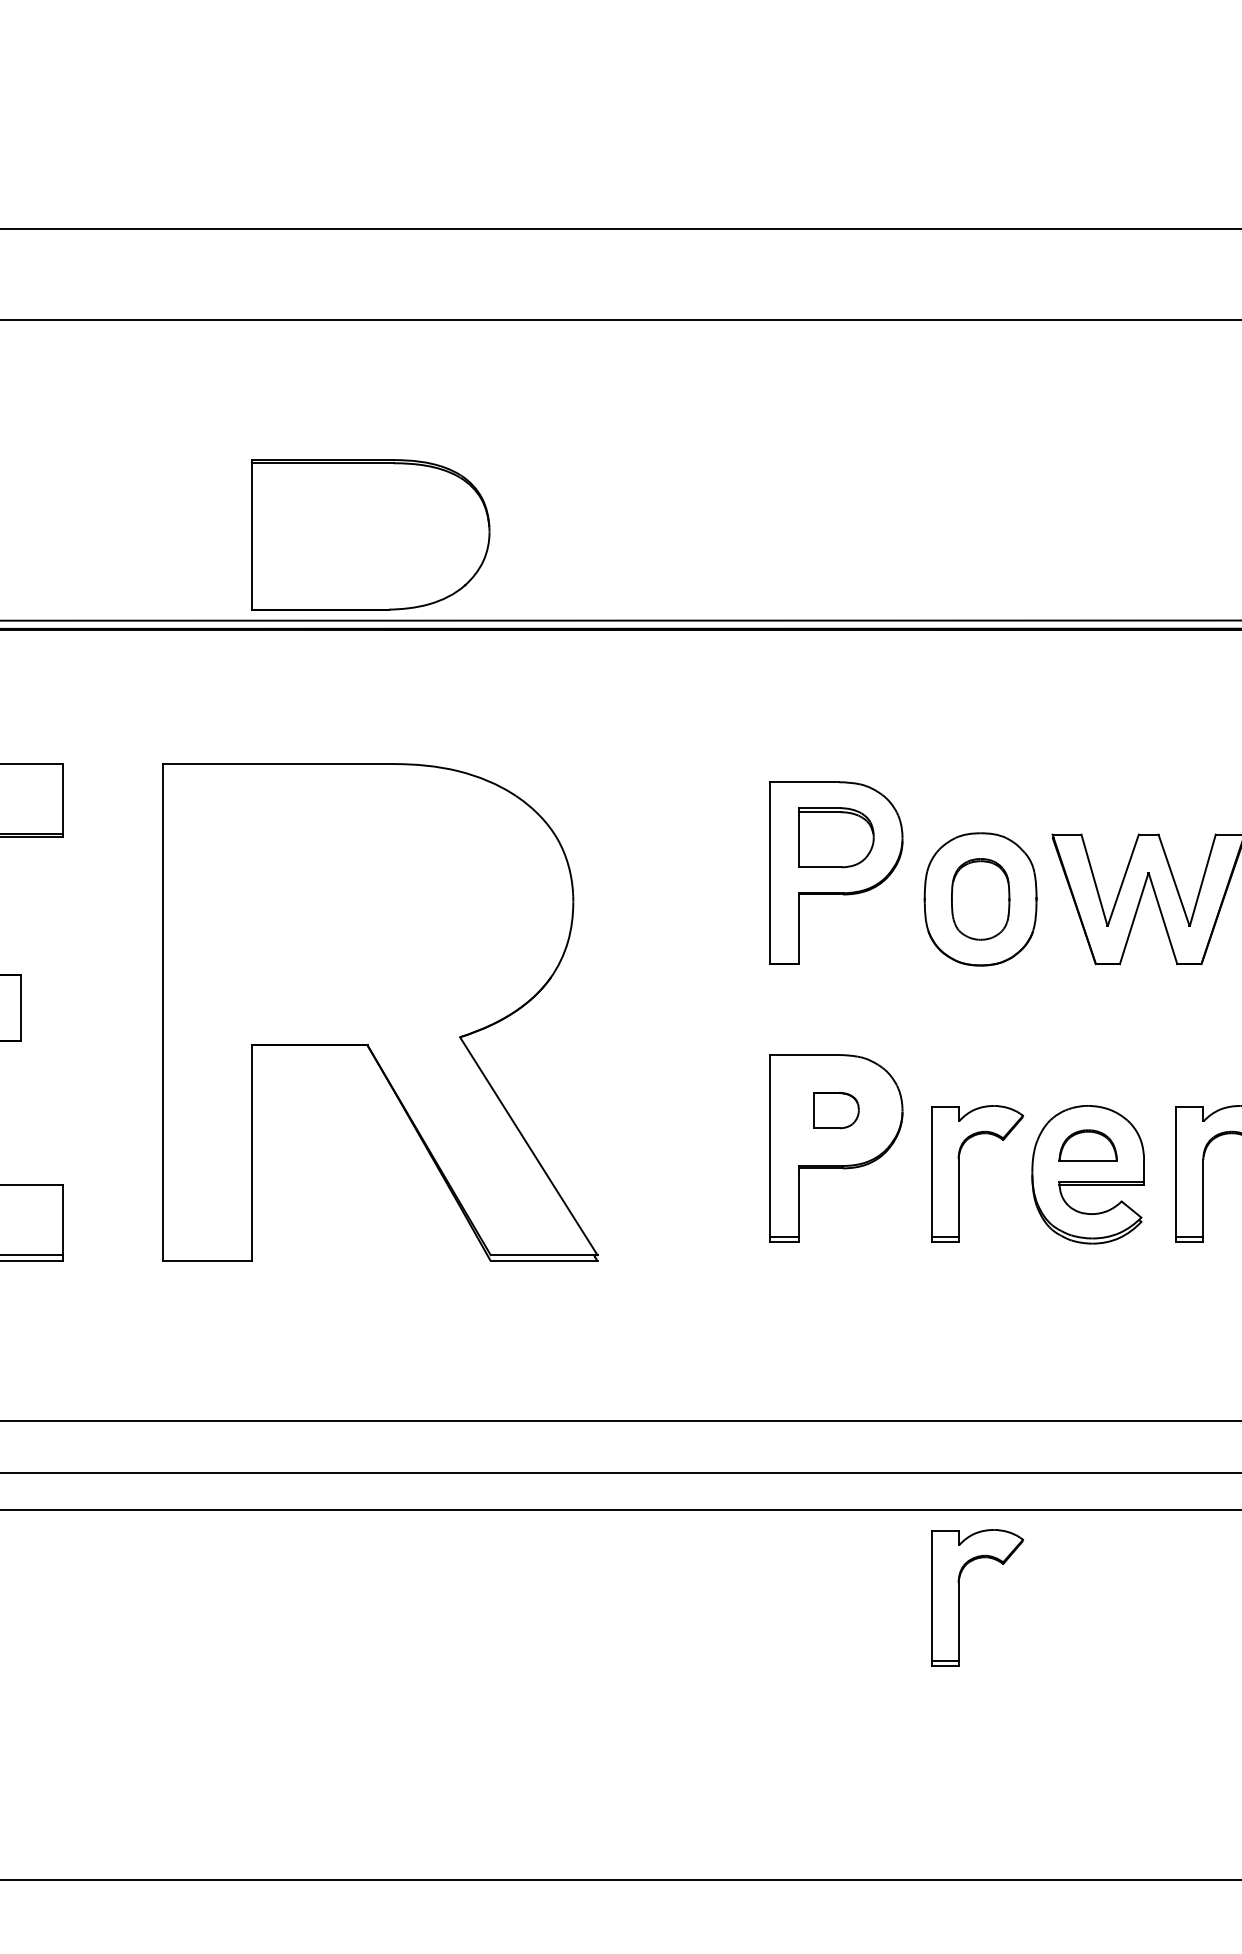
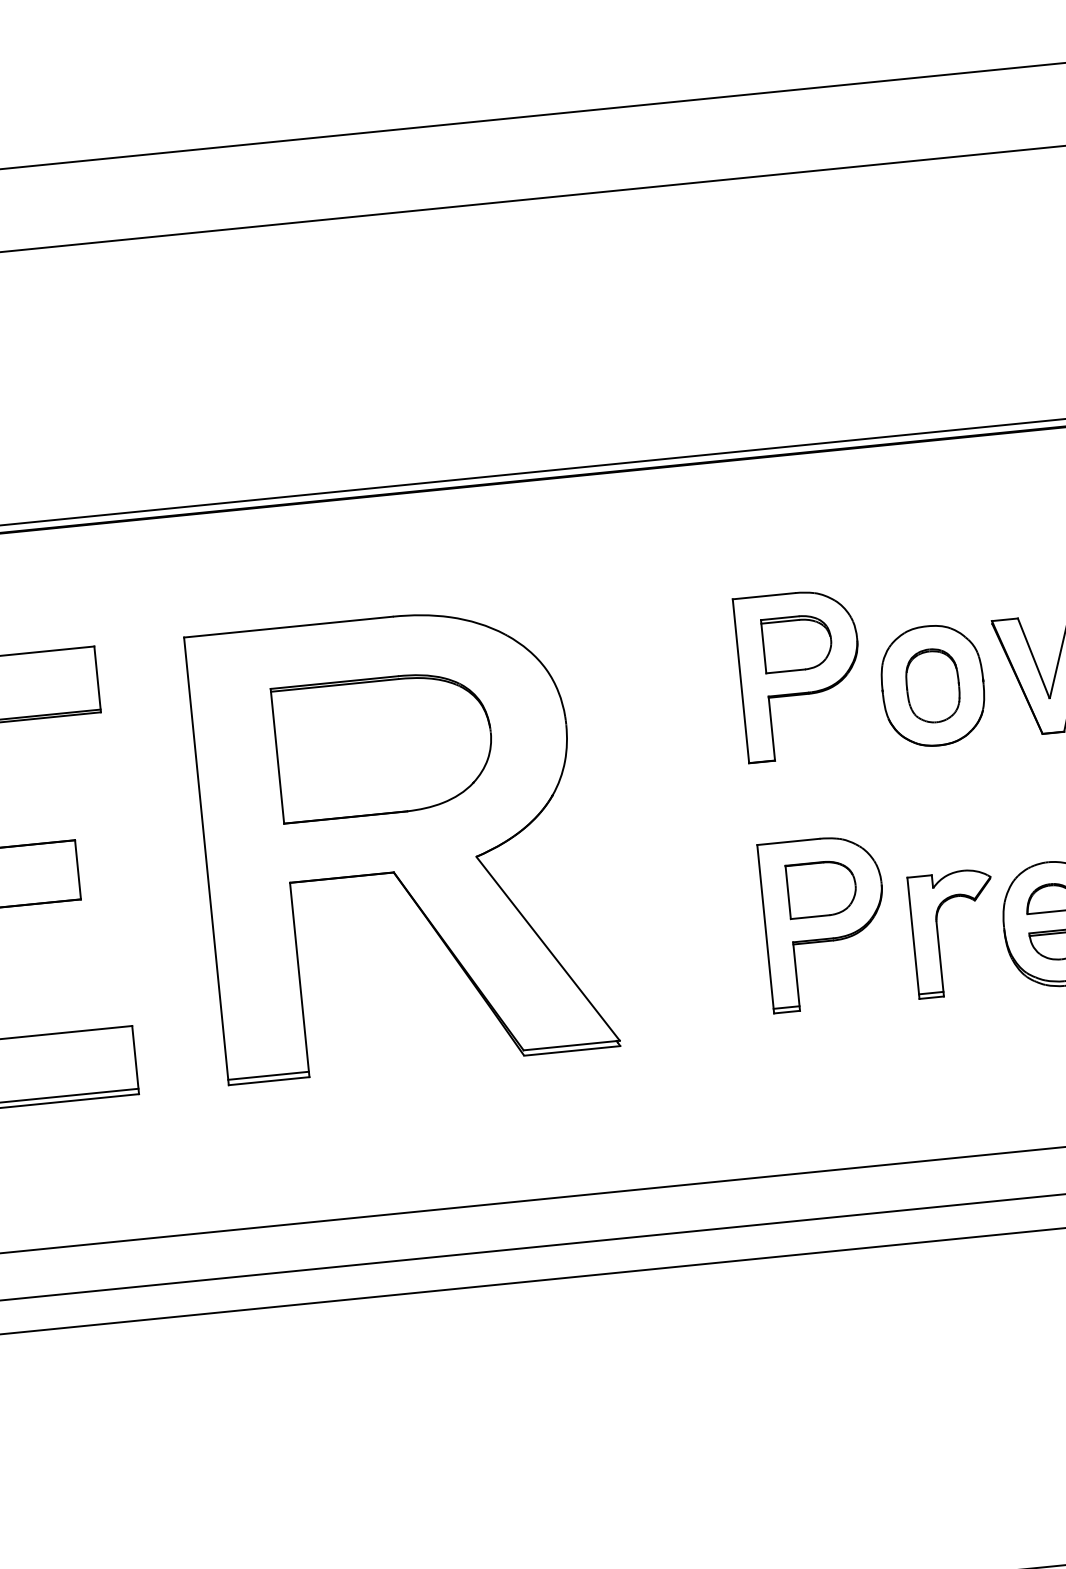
part: (370, 534) -> (383, 745), moved
part: (836, 1110) -> (822, 888), size x1.67
line: (207, 1255) -> (268, 1076), added
part: (959, 1597) -> (976, 1316), removed

